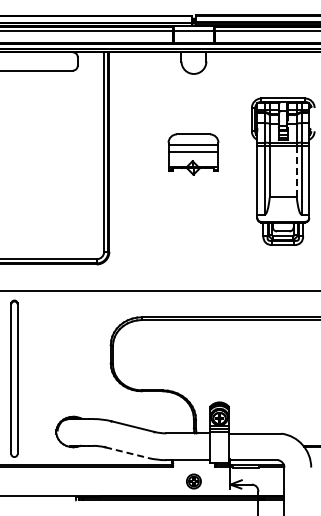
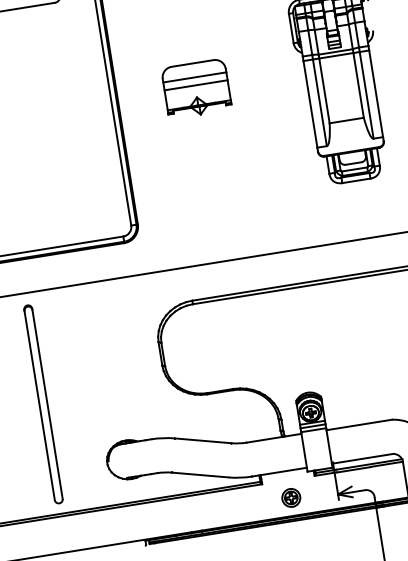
part: (193, 154) -> (196, 88), moved
line: (296, 171) -> (358, 85), dashed -> solid
line: (127, 452) -> (201, 474), dashed -> solid

